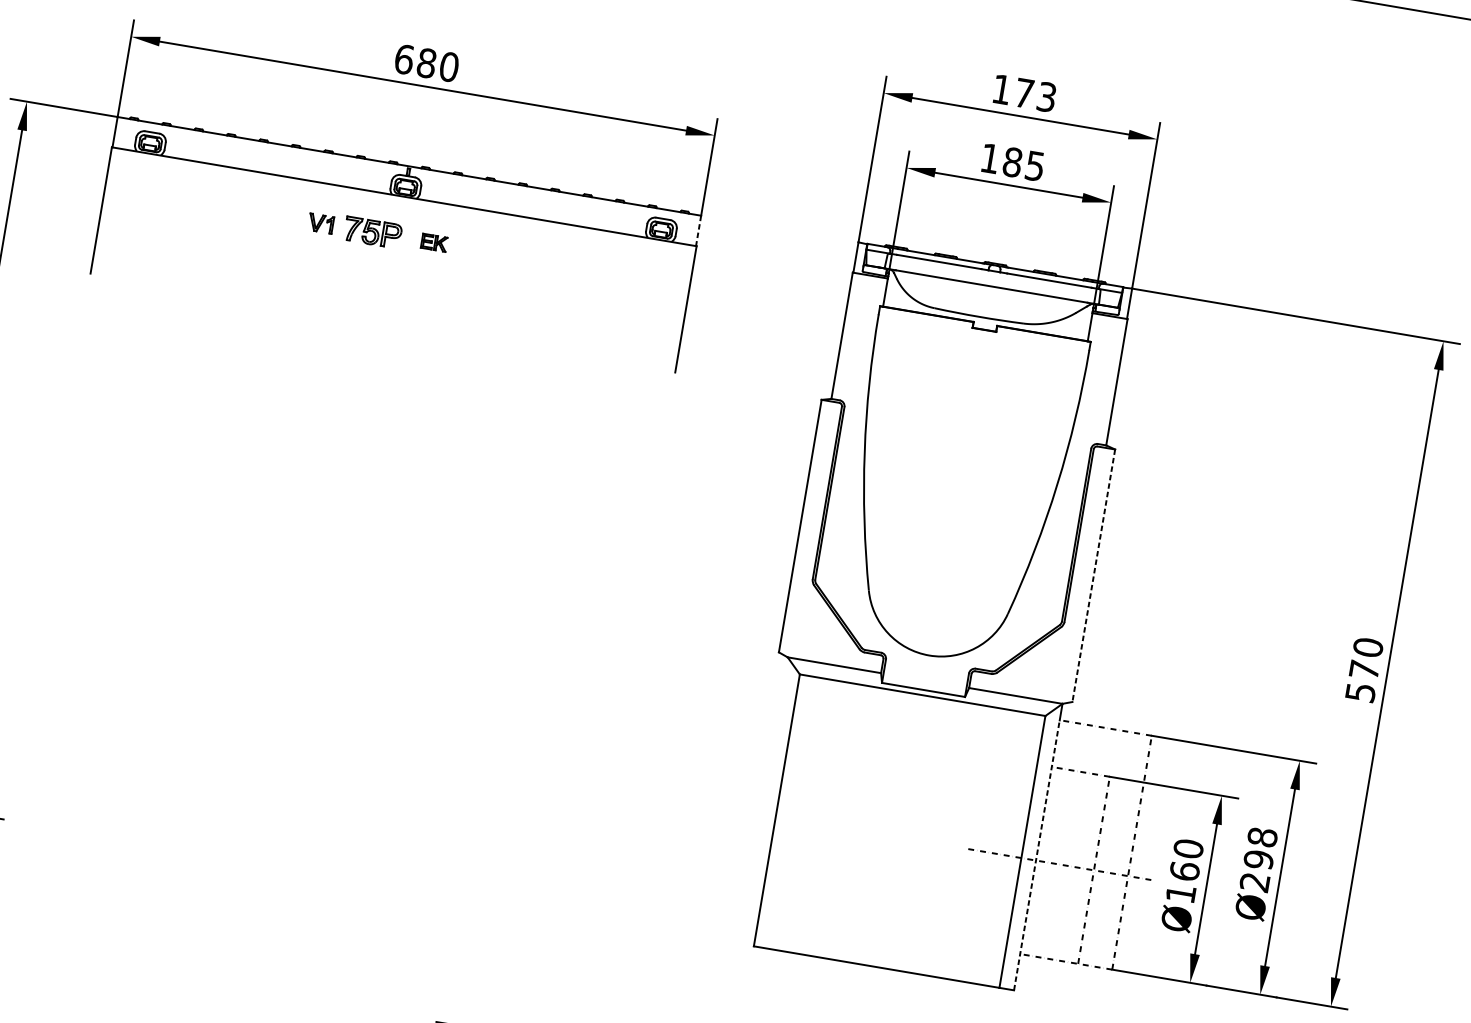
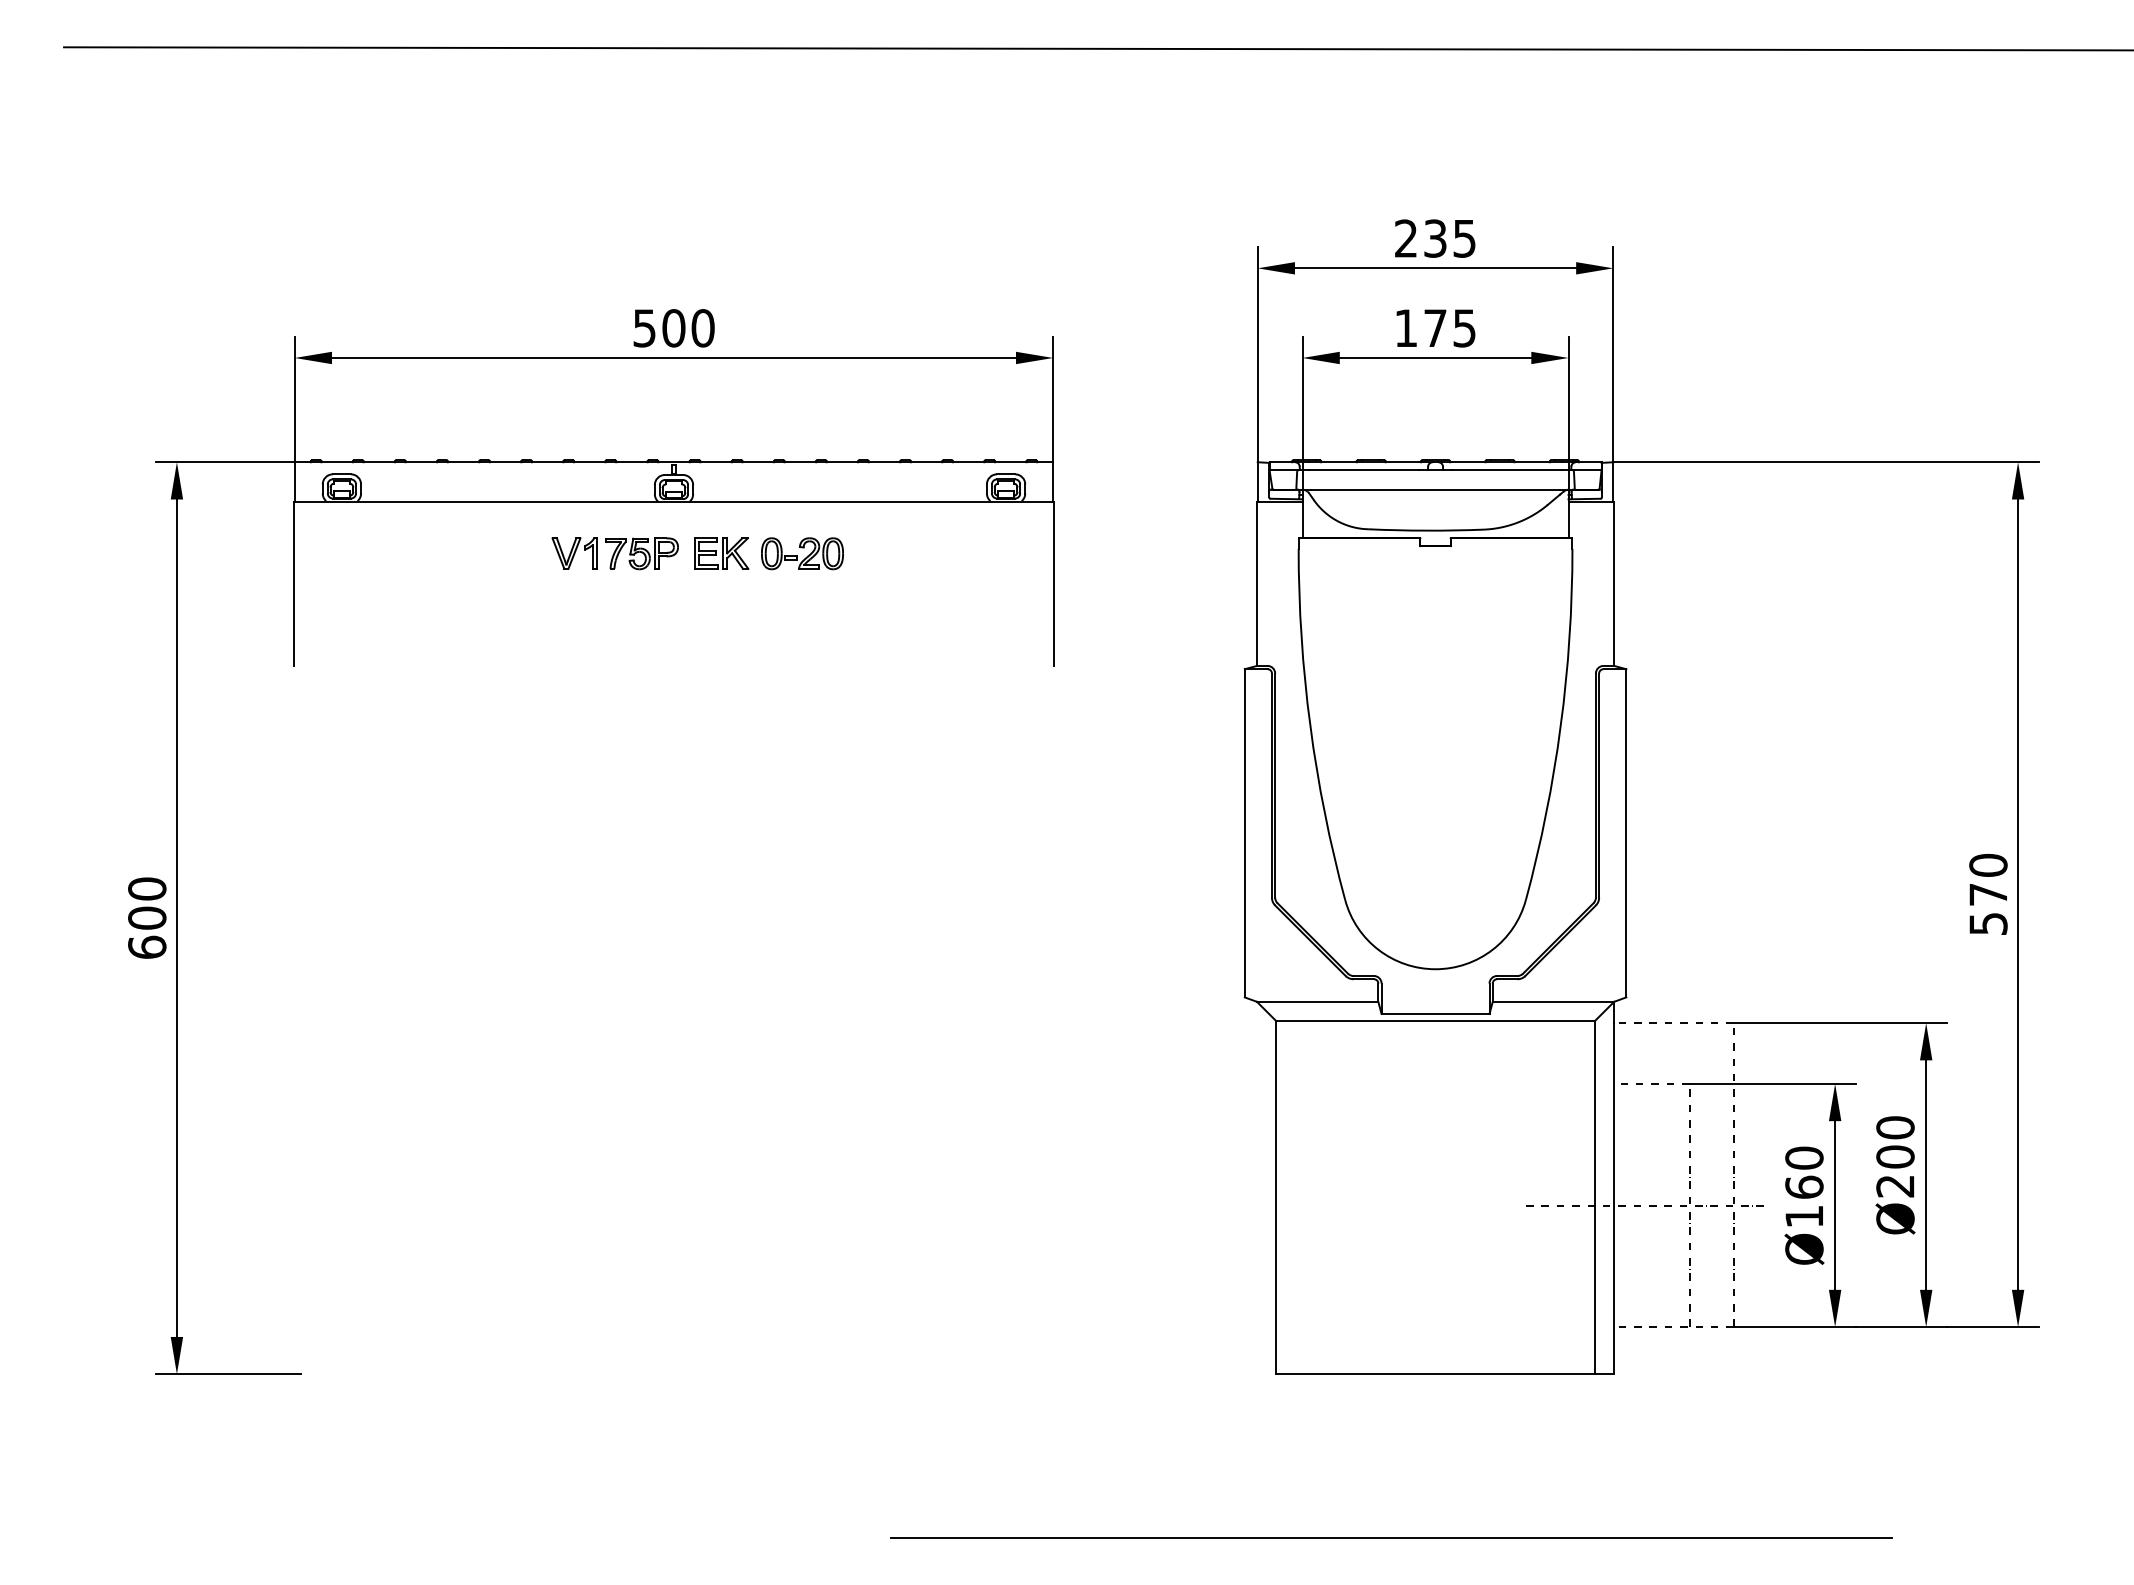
text: (415, 61) -> (659, 328), 680 -> 500
text: (1024, 93) -> (1435, 238), 173 -> 235
text: (1012, 162) -> (1435, 328), 185 -> 175
part: (320, 223) -> (574, 553), size x1.43
line: (698, 231) -> (1053, 482), dashed -> solid
part: (434, 242) -> (721, 553), size x1.67
part: (496, 253) -> (802, 553), added
line: (1093, 575) -> (1626, 833), dashed -> solid
text: (1260, 848) -> (1895, 1142), Ø298 -> Ø200
line: (1037, 855) -> (1614, 1198), dashed -> solid

